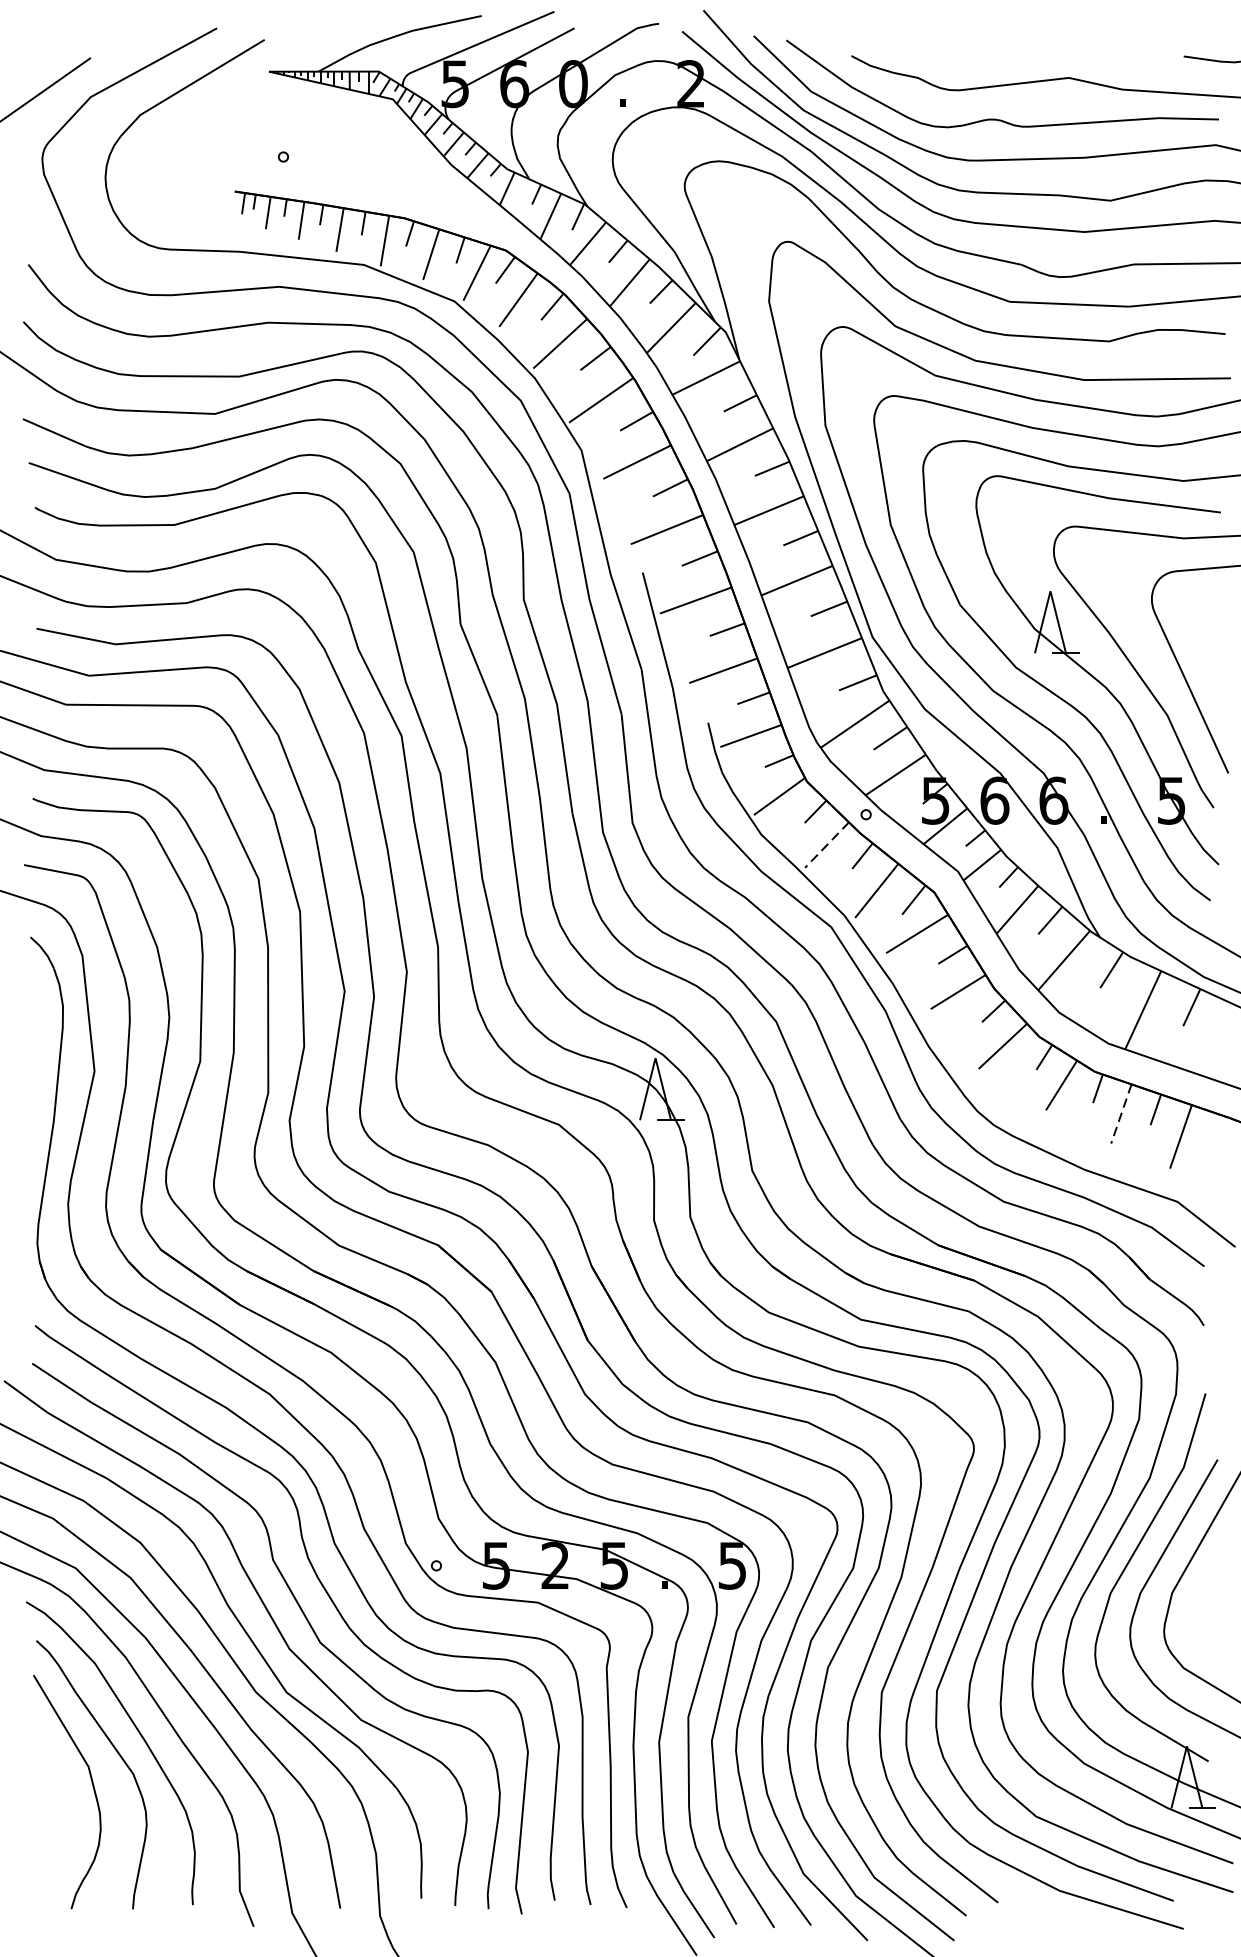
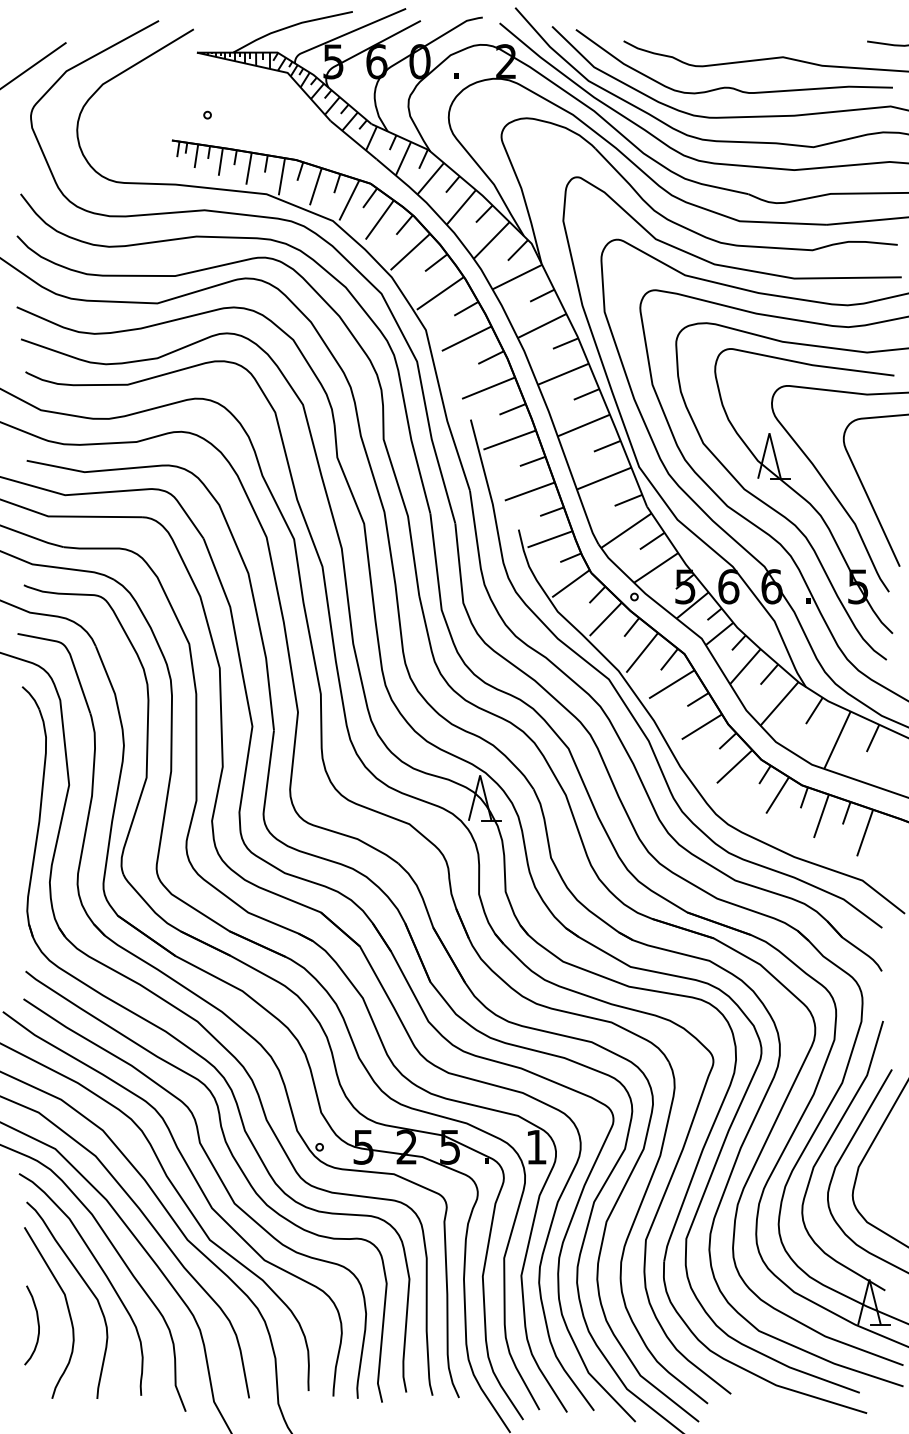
line: (826, 845) -> (605, 619), dashed -> solid
line: (1121, 1114) -> (821, 816), dashed -> solid
text: (732, 1566) -> (536, 1147), 5 -> 1
curve: (51, 1807) -> (37, 1324), added

